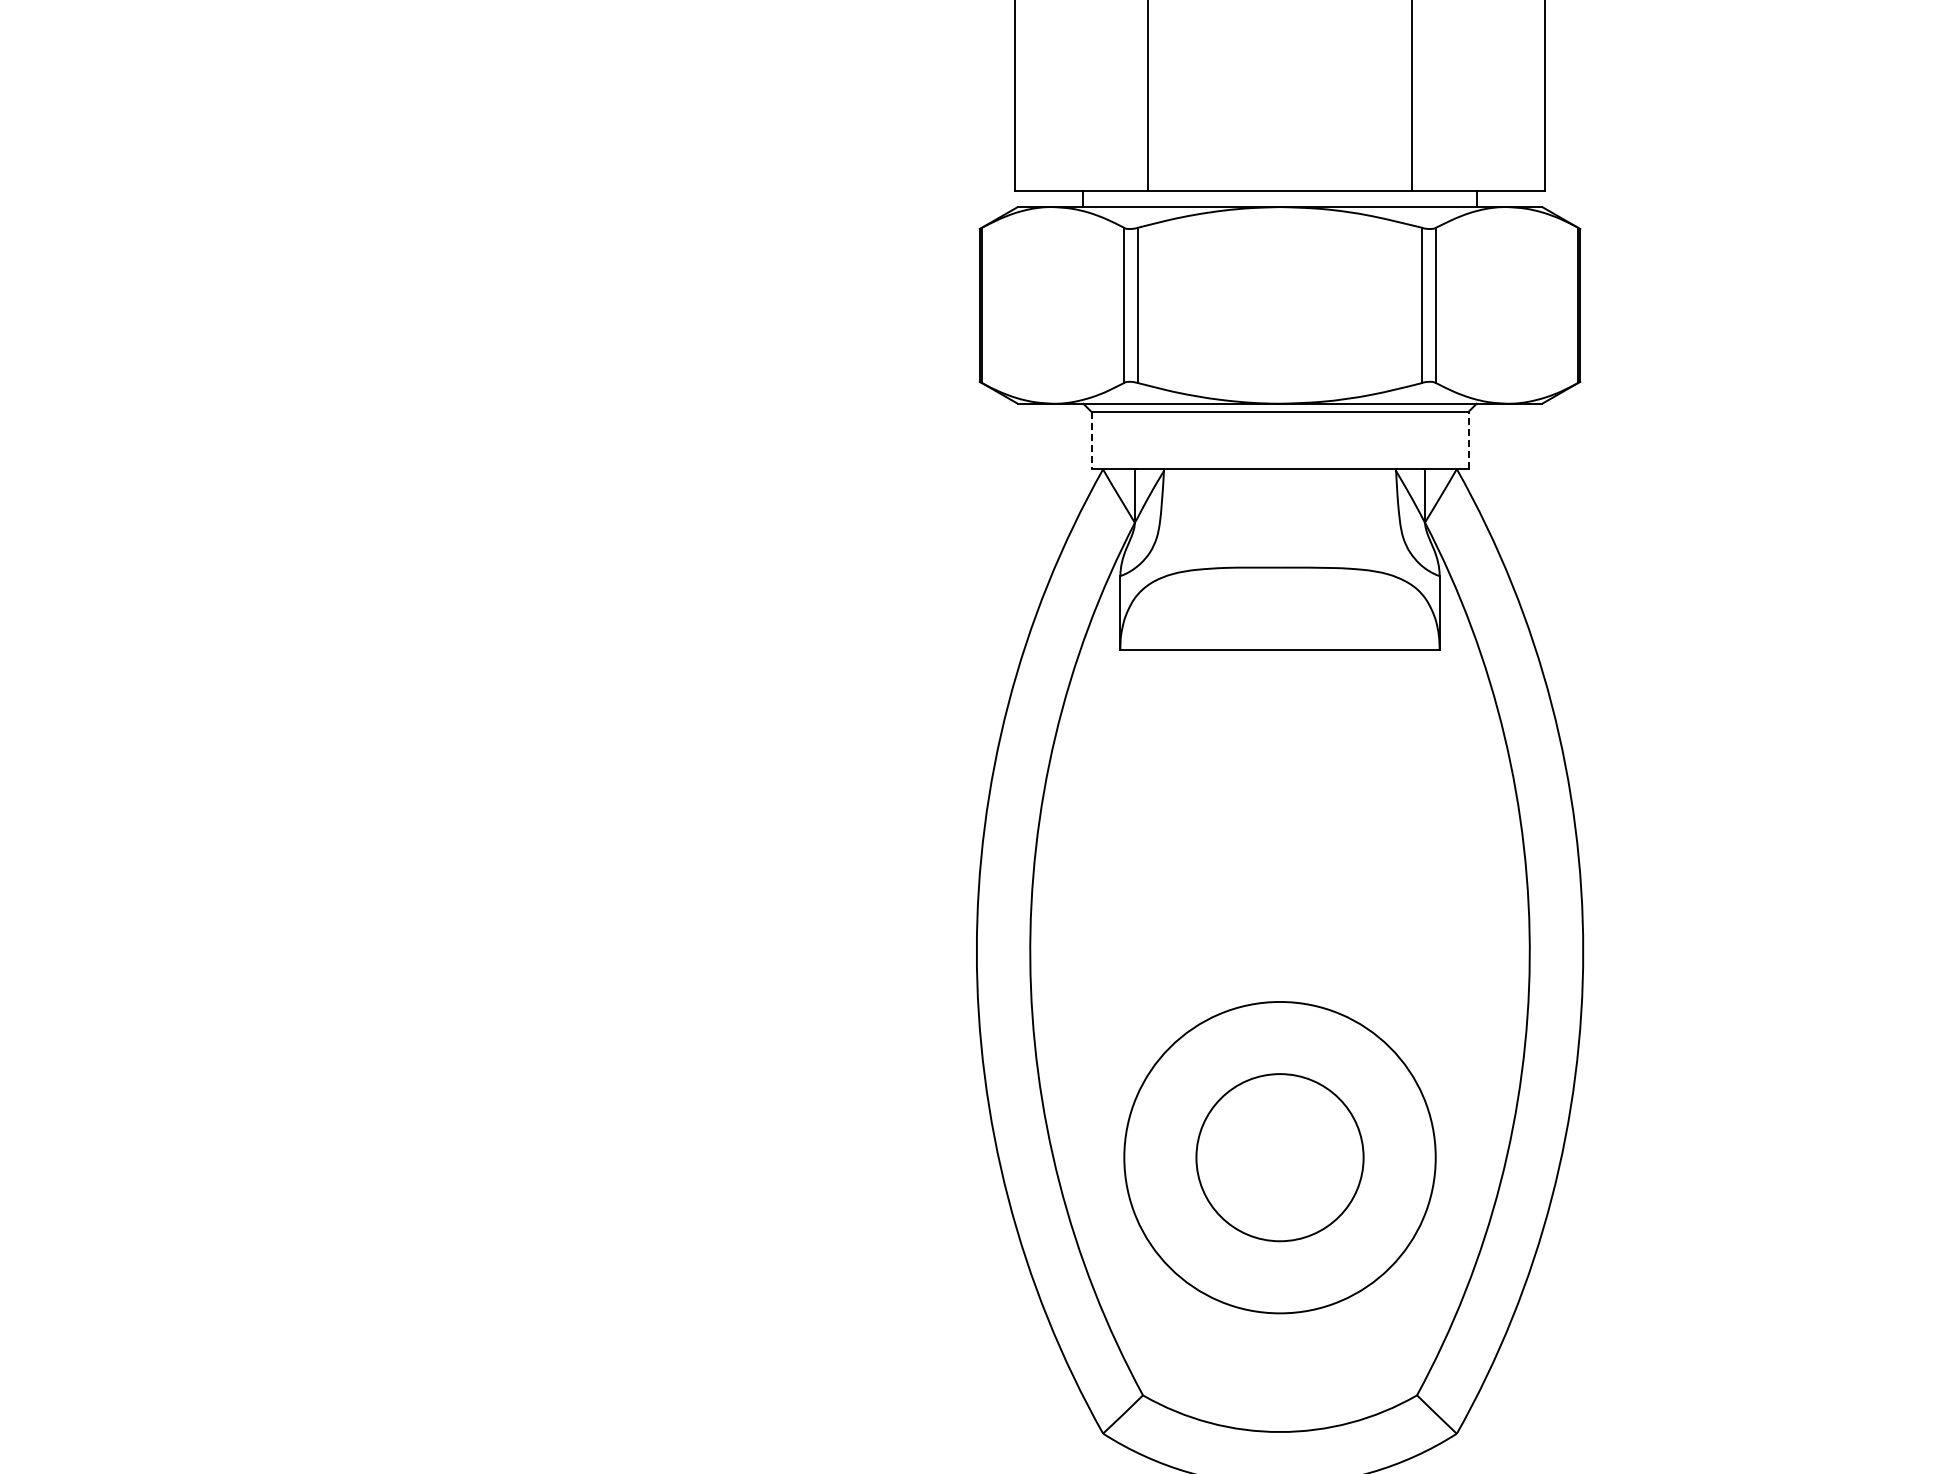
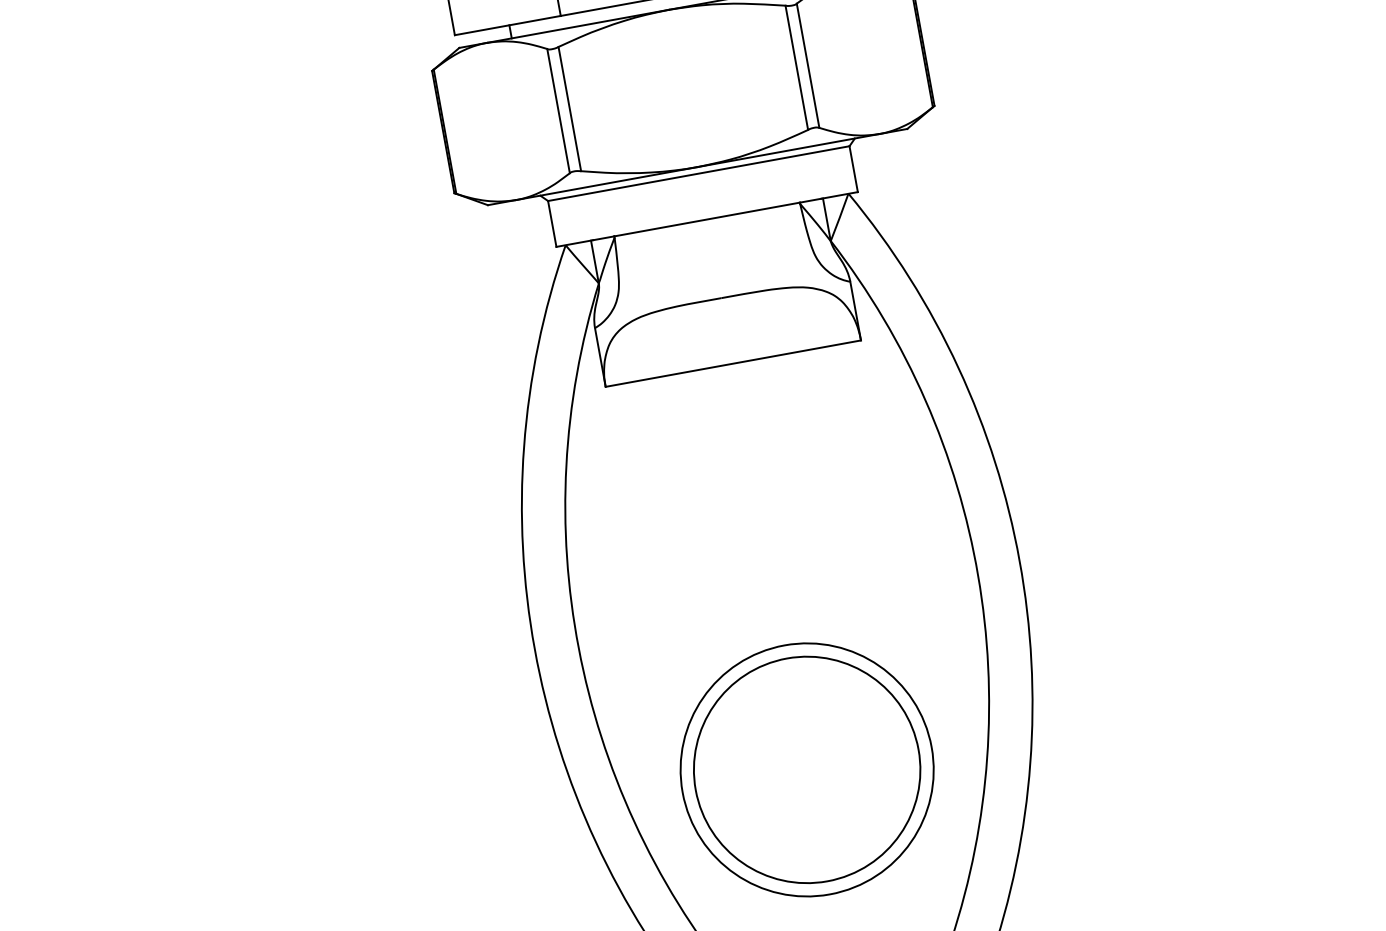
line: (1091, 440) -> (552, 223), dashed -> solid
line: (1468, 440) -> (853, 169), dashed -> solid
circle: (1279, 1157) -> (806, 769), size x1.67

